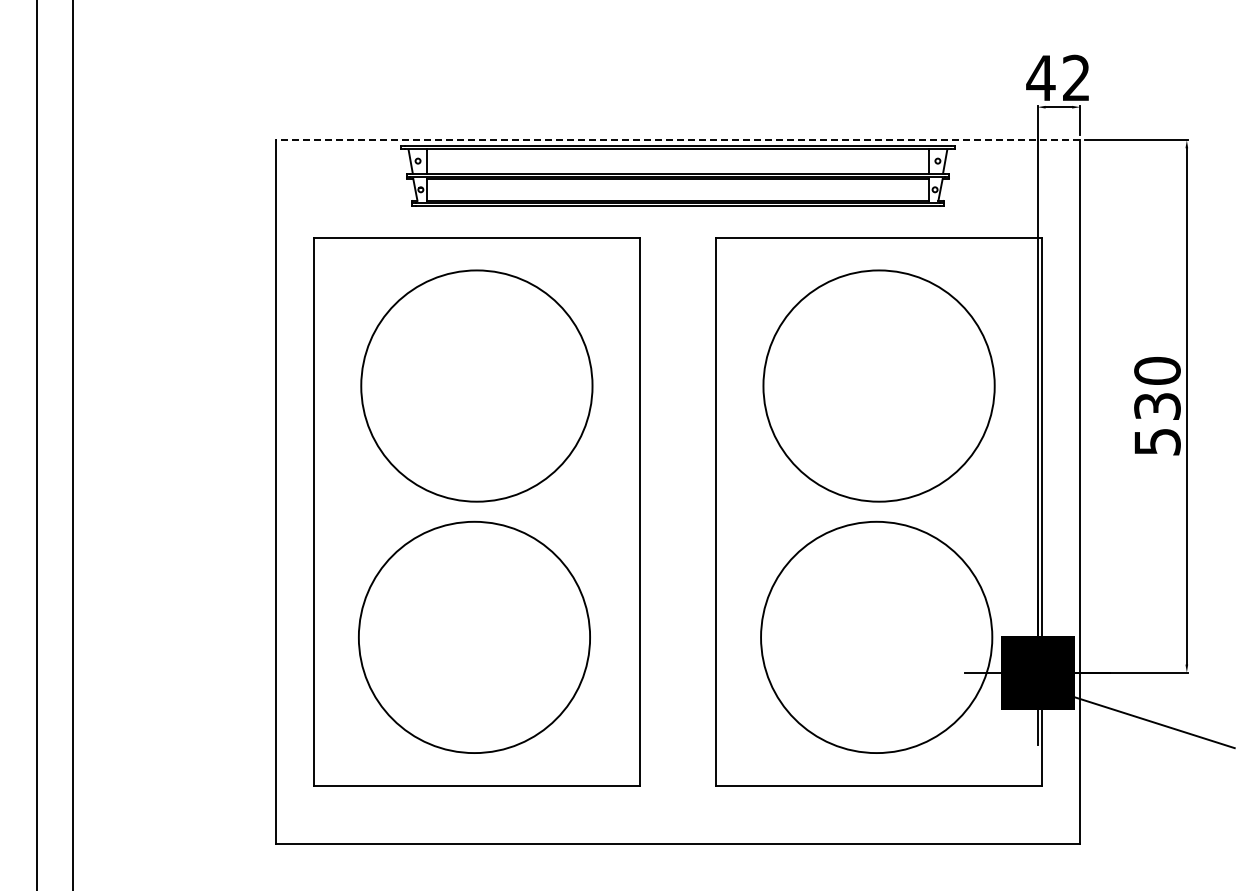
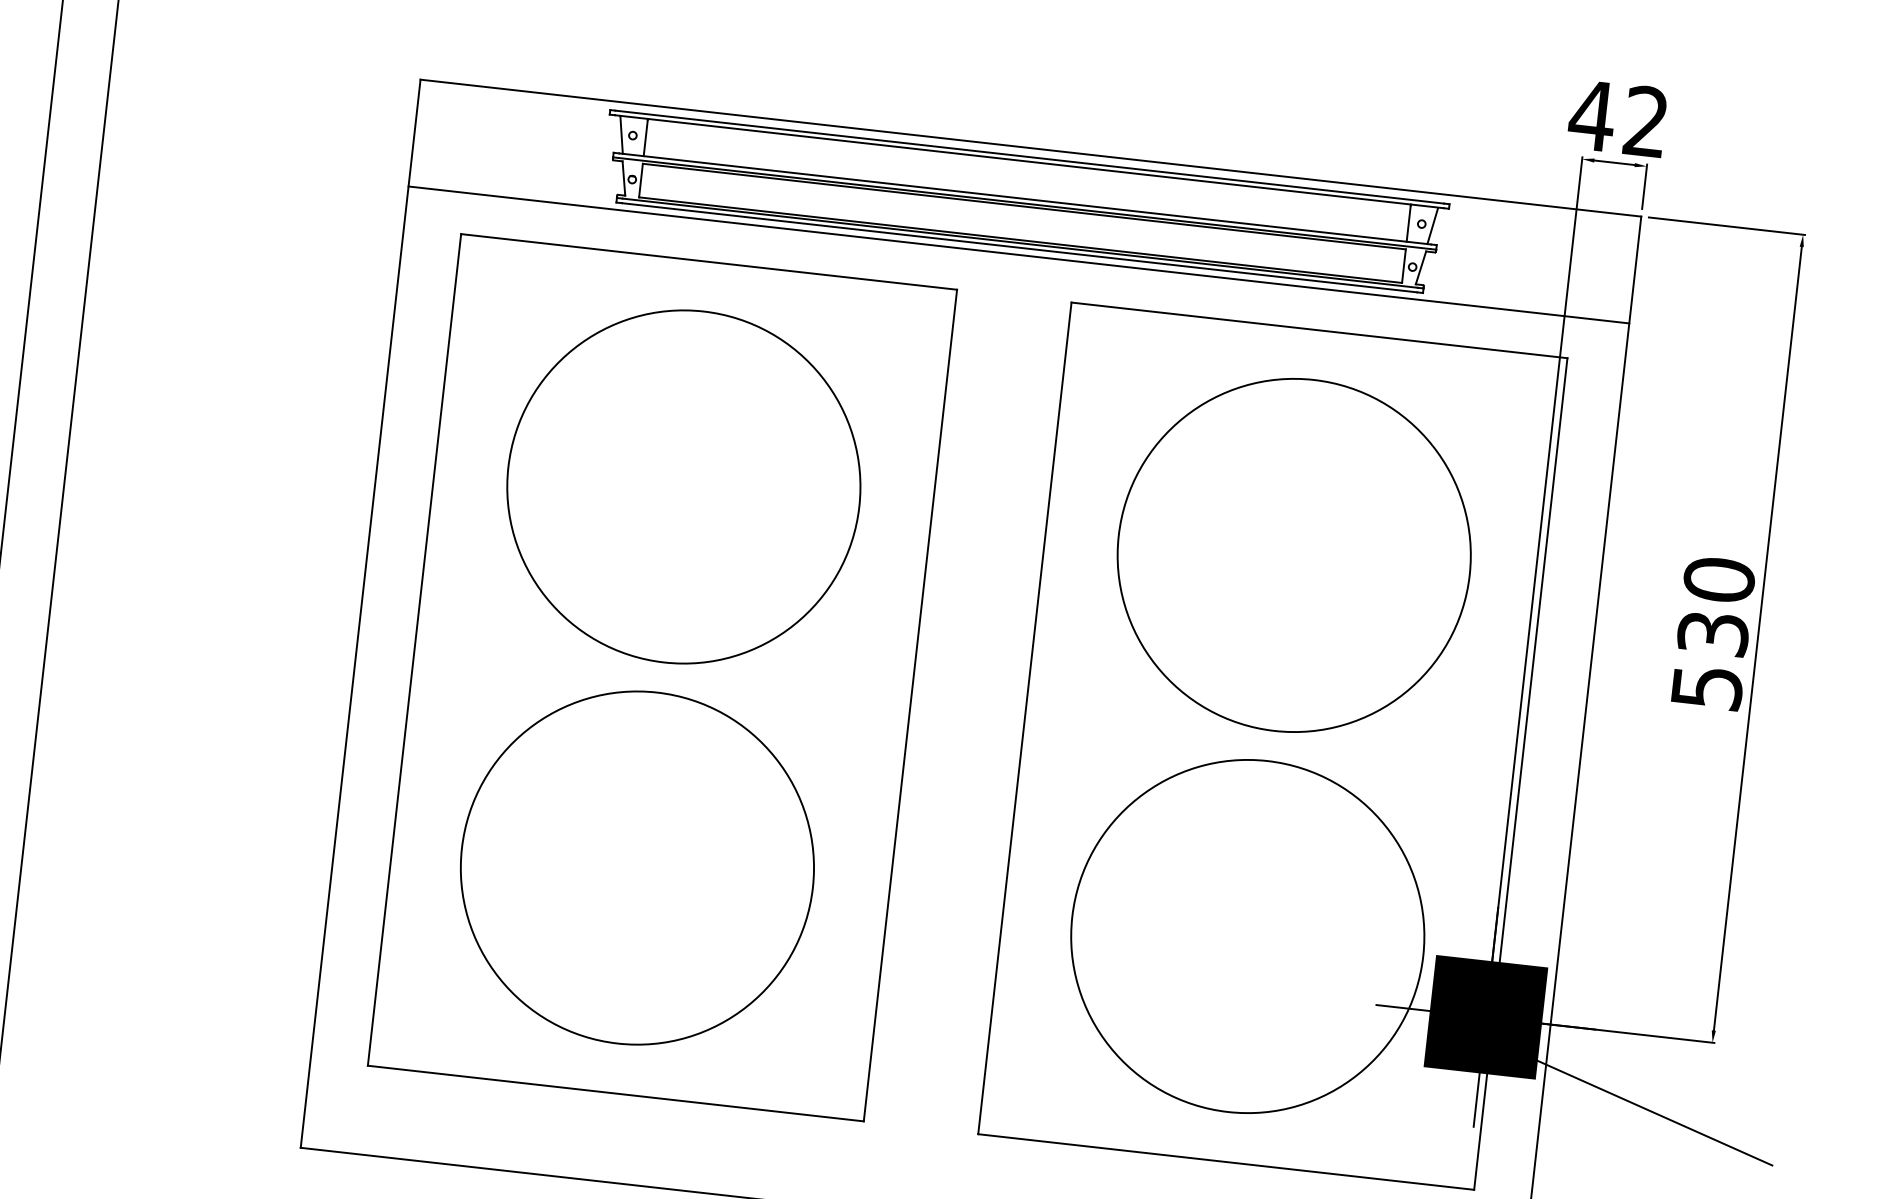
line: (677, 140) -> (1030, 148), dashed -> solid
line: (677, 210) -> (1018, 254), added

